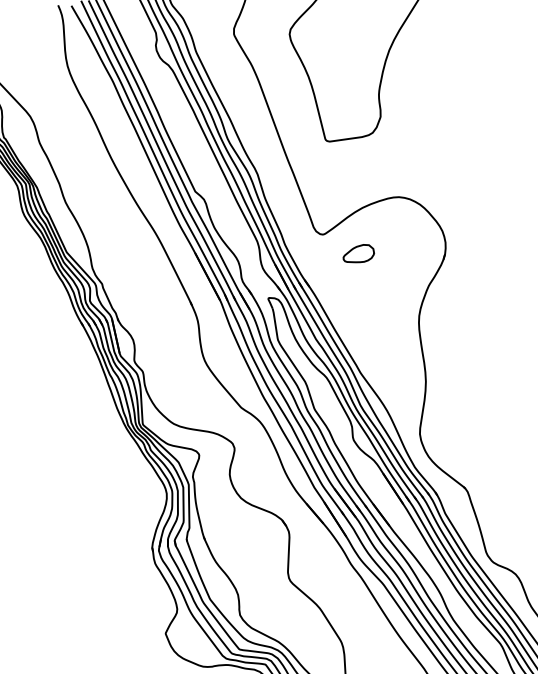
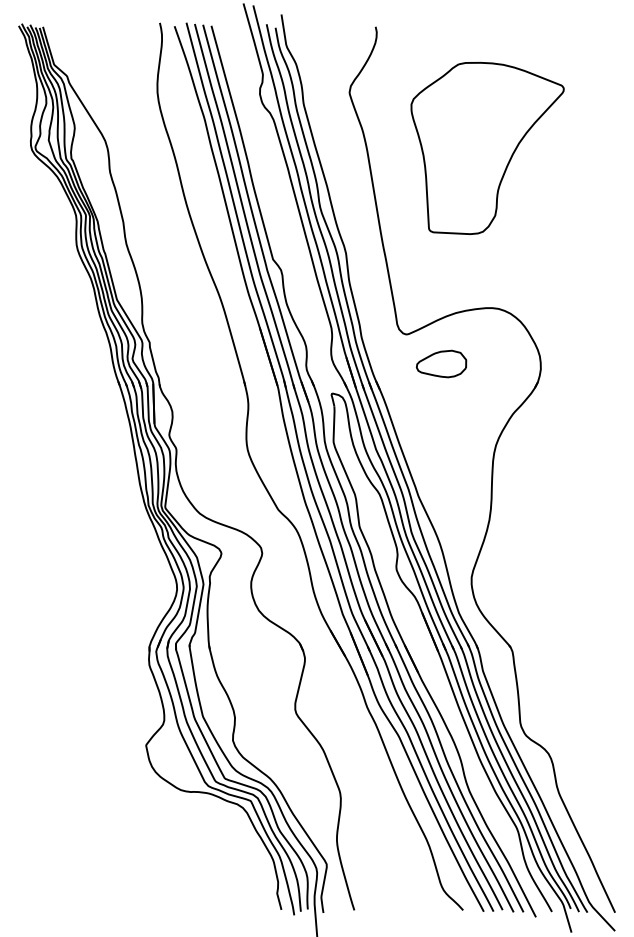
part: (358, 253) -> (441, 363), size x1.4

